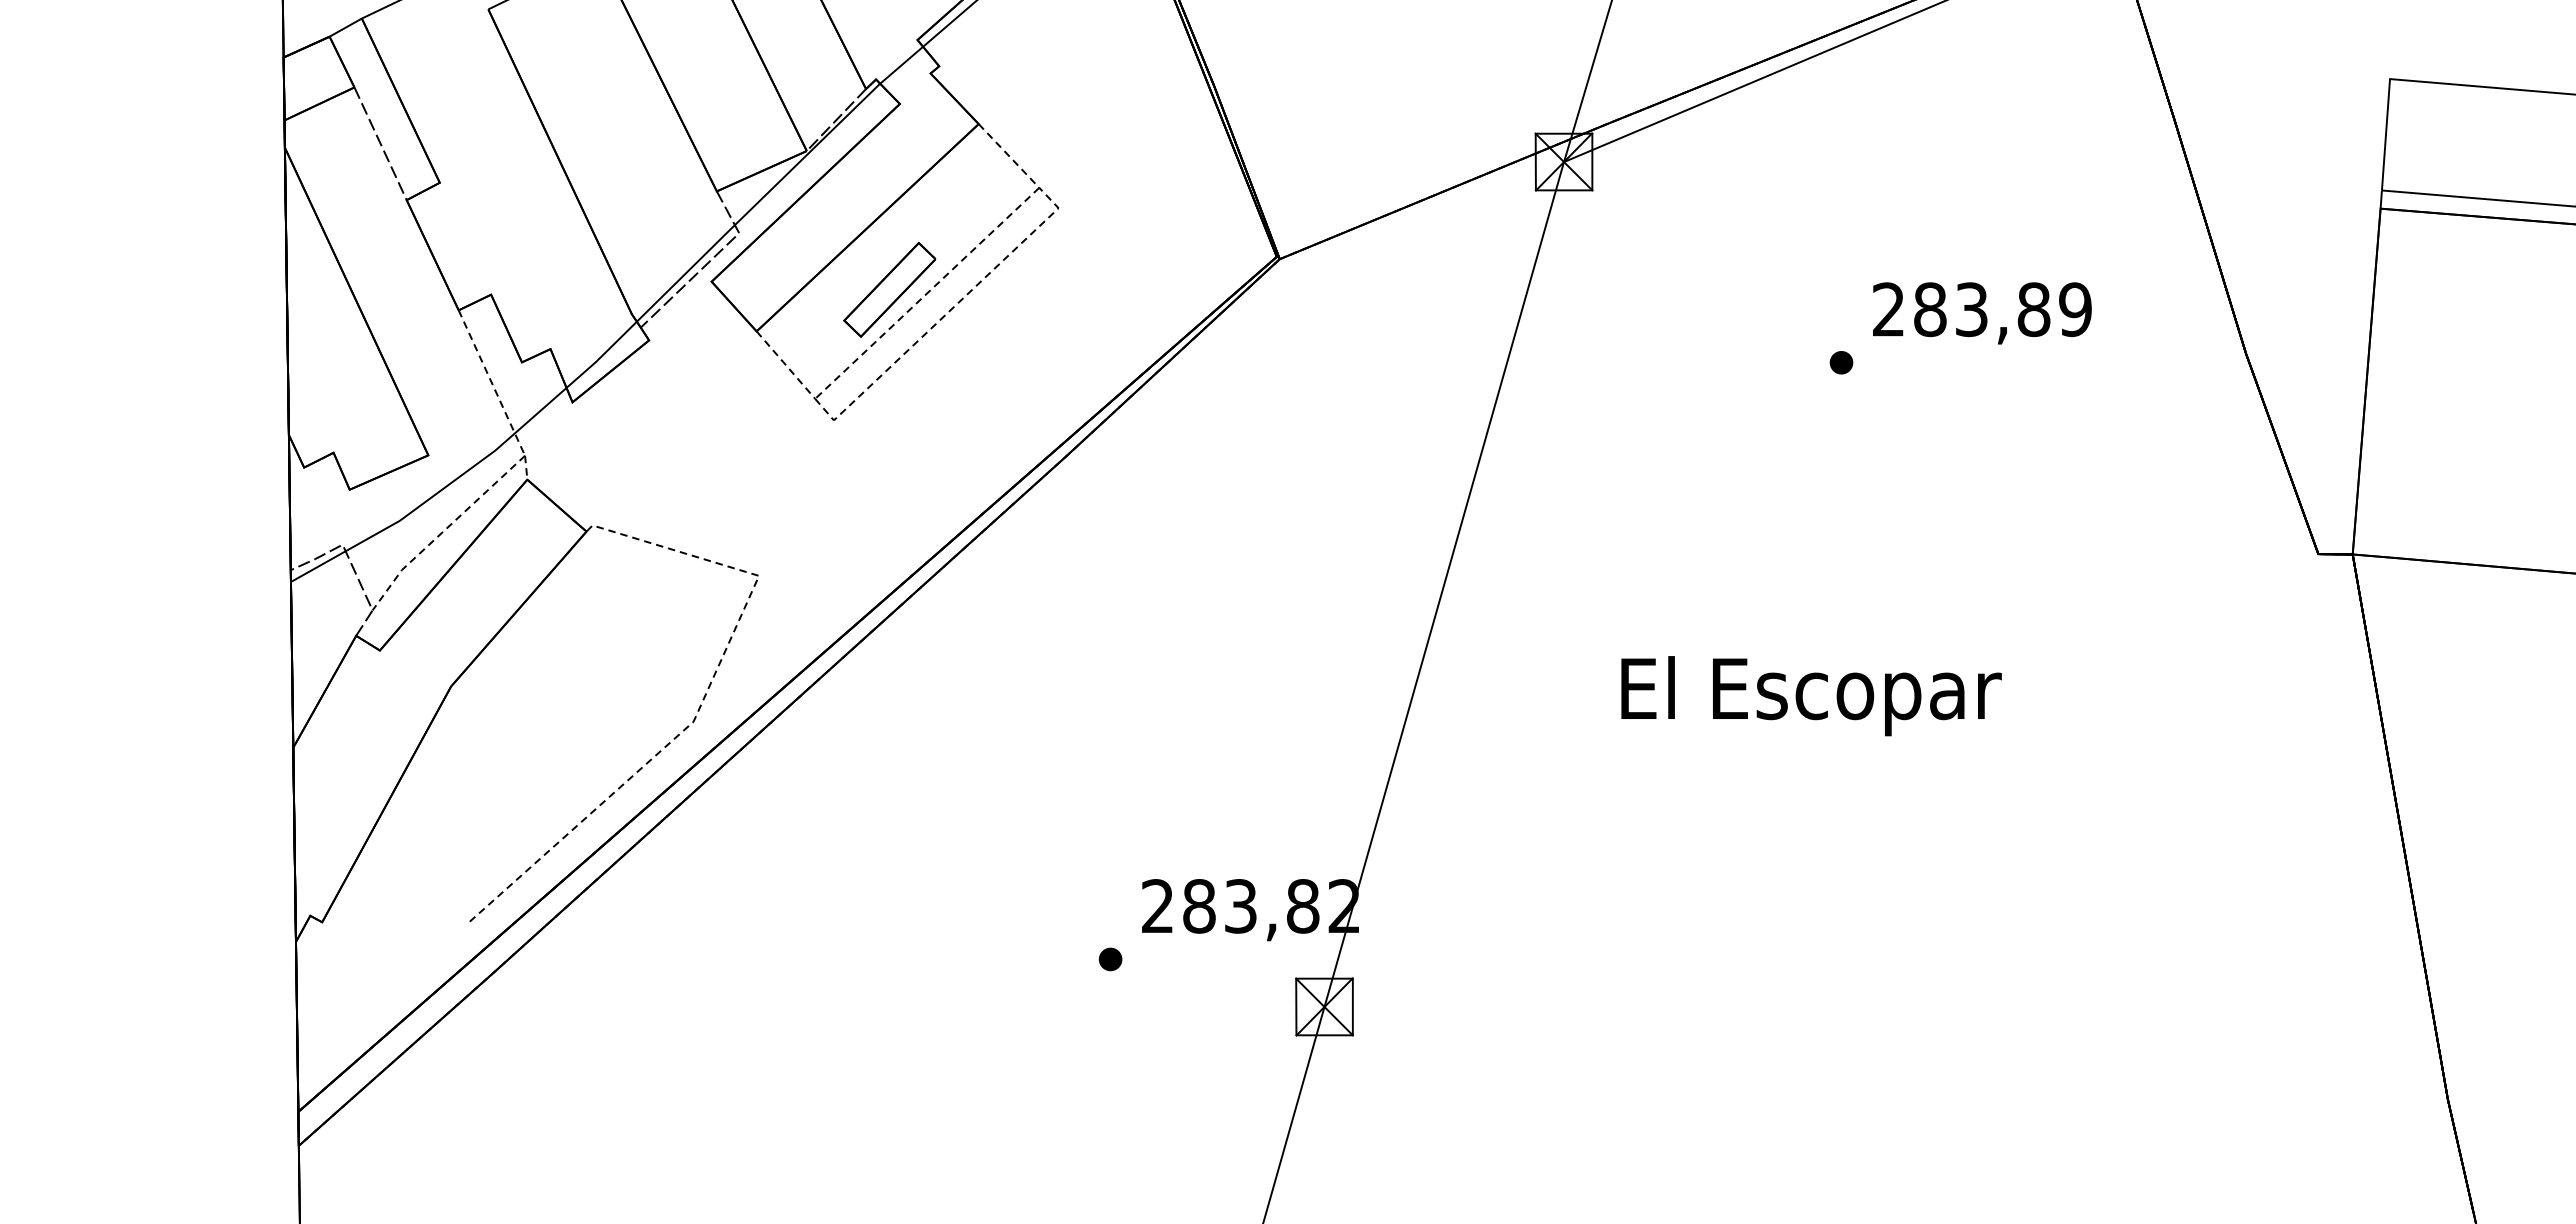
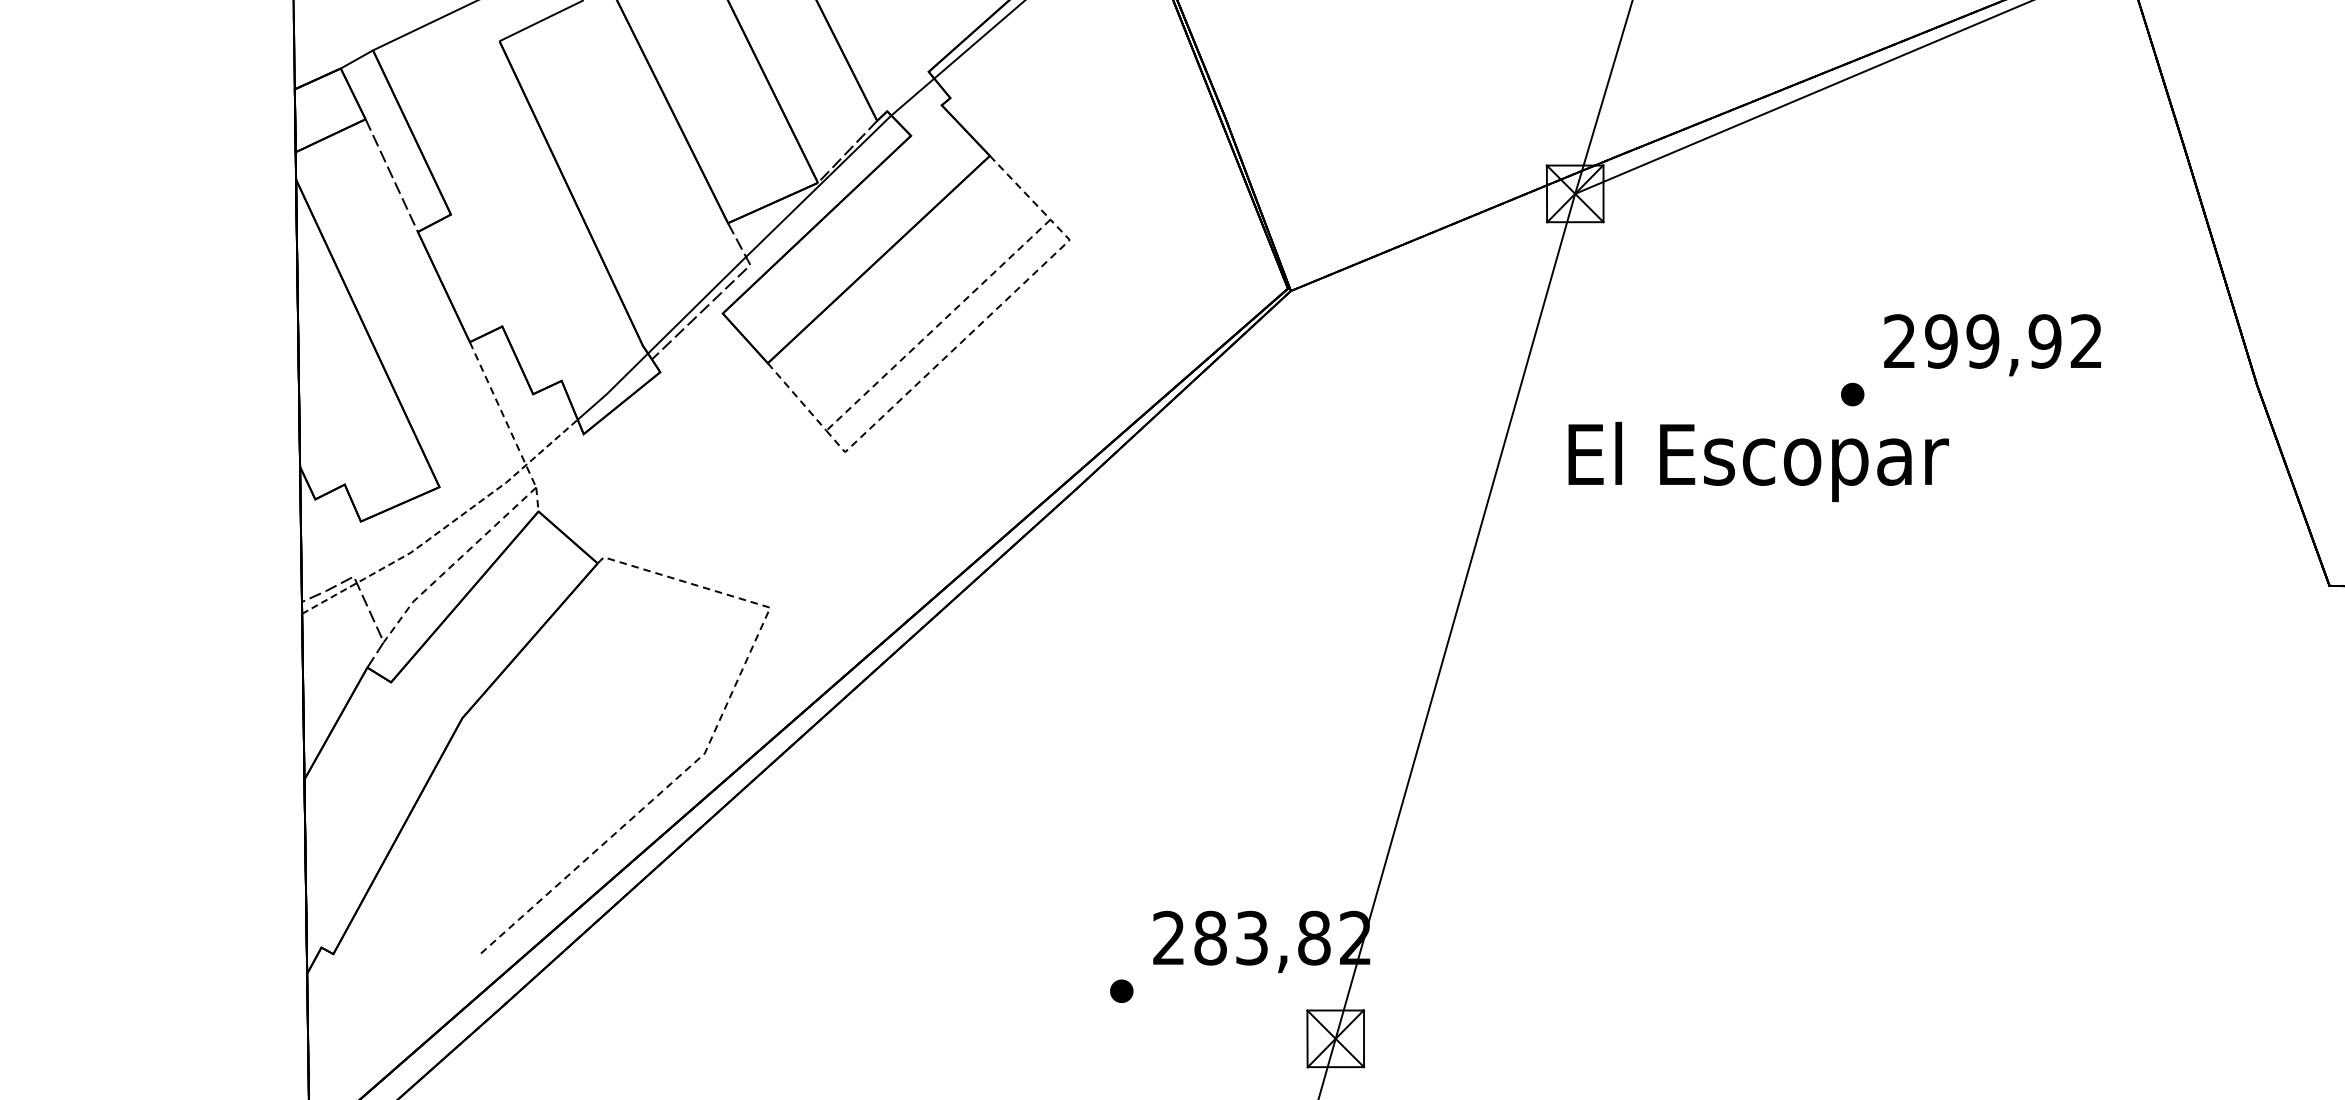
part: (889, 289) -> (900, 321), removed
text: (2002, 309) -> (2013, 341), 283,89 -> 299,92
line: (435, 494) -> (446, 526), solid -> dashed
text: (1811, 696) -> (1758, 462), moved

